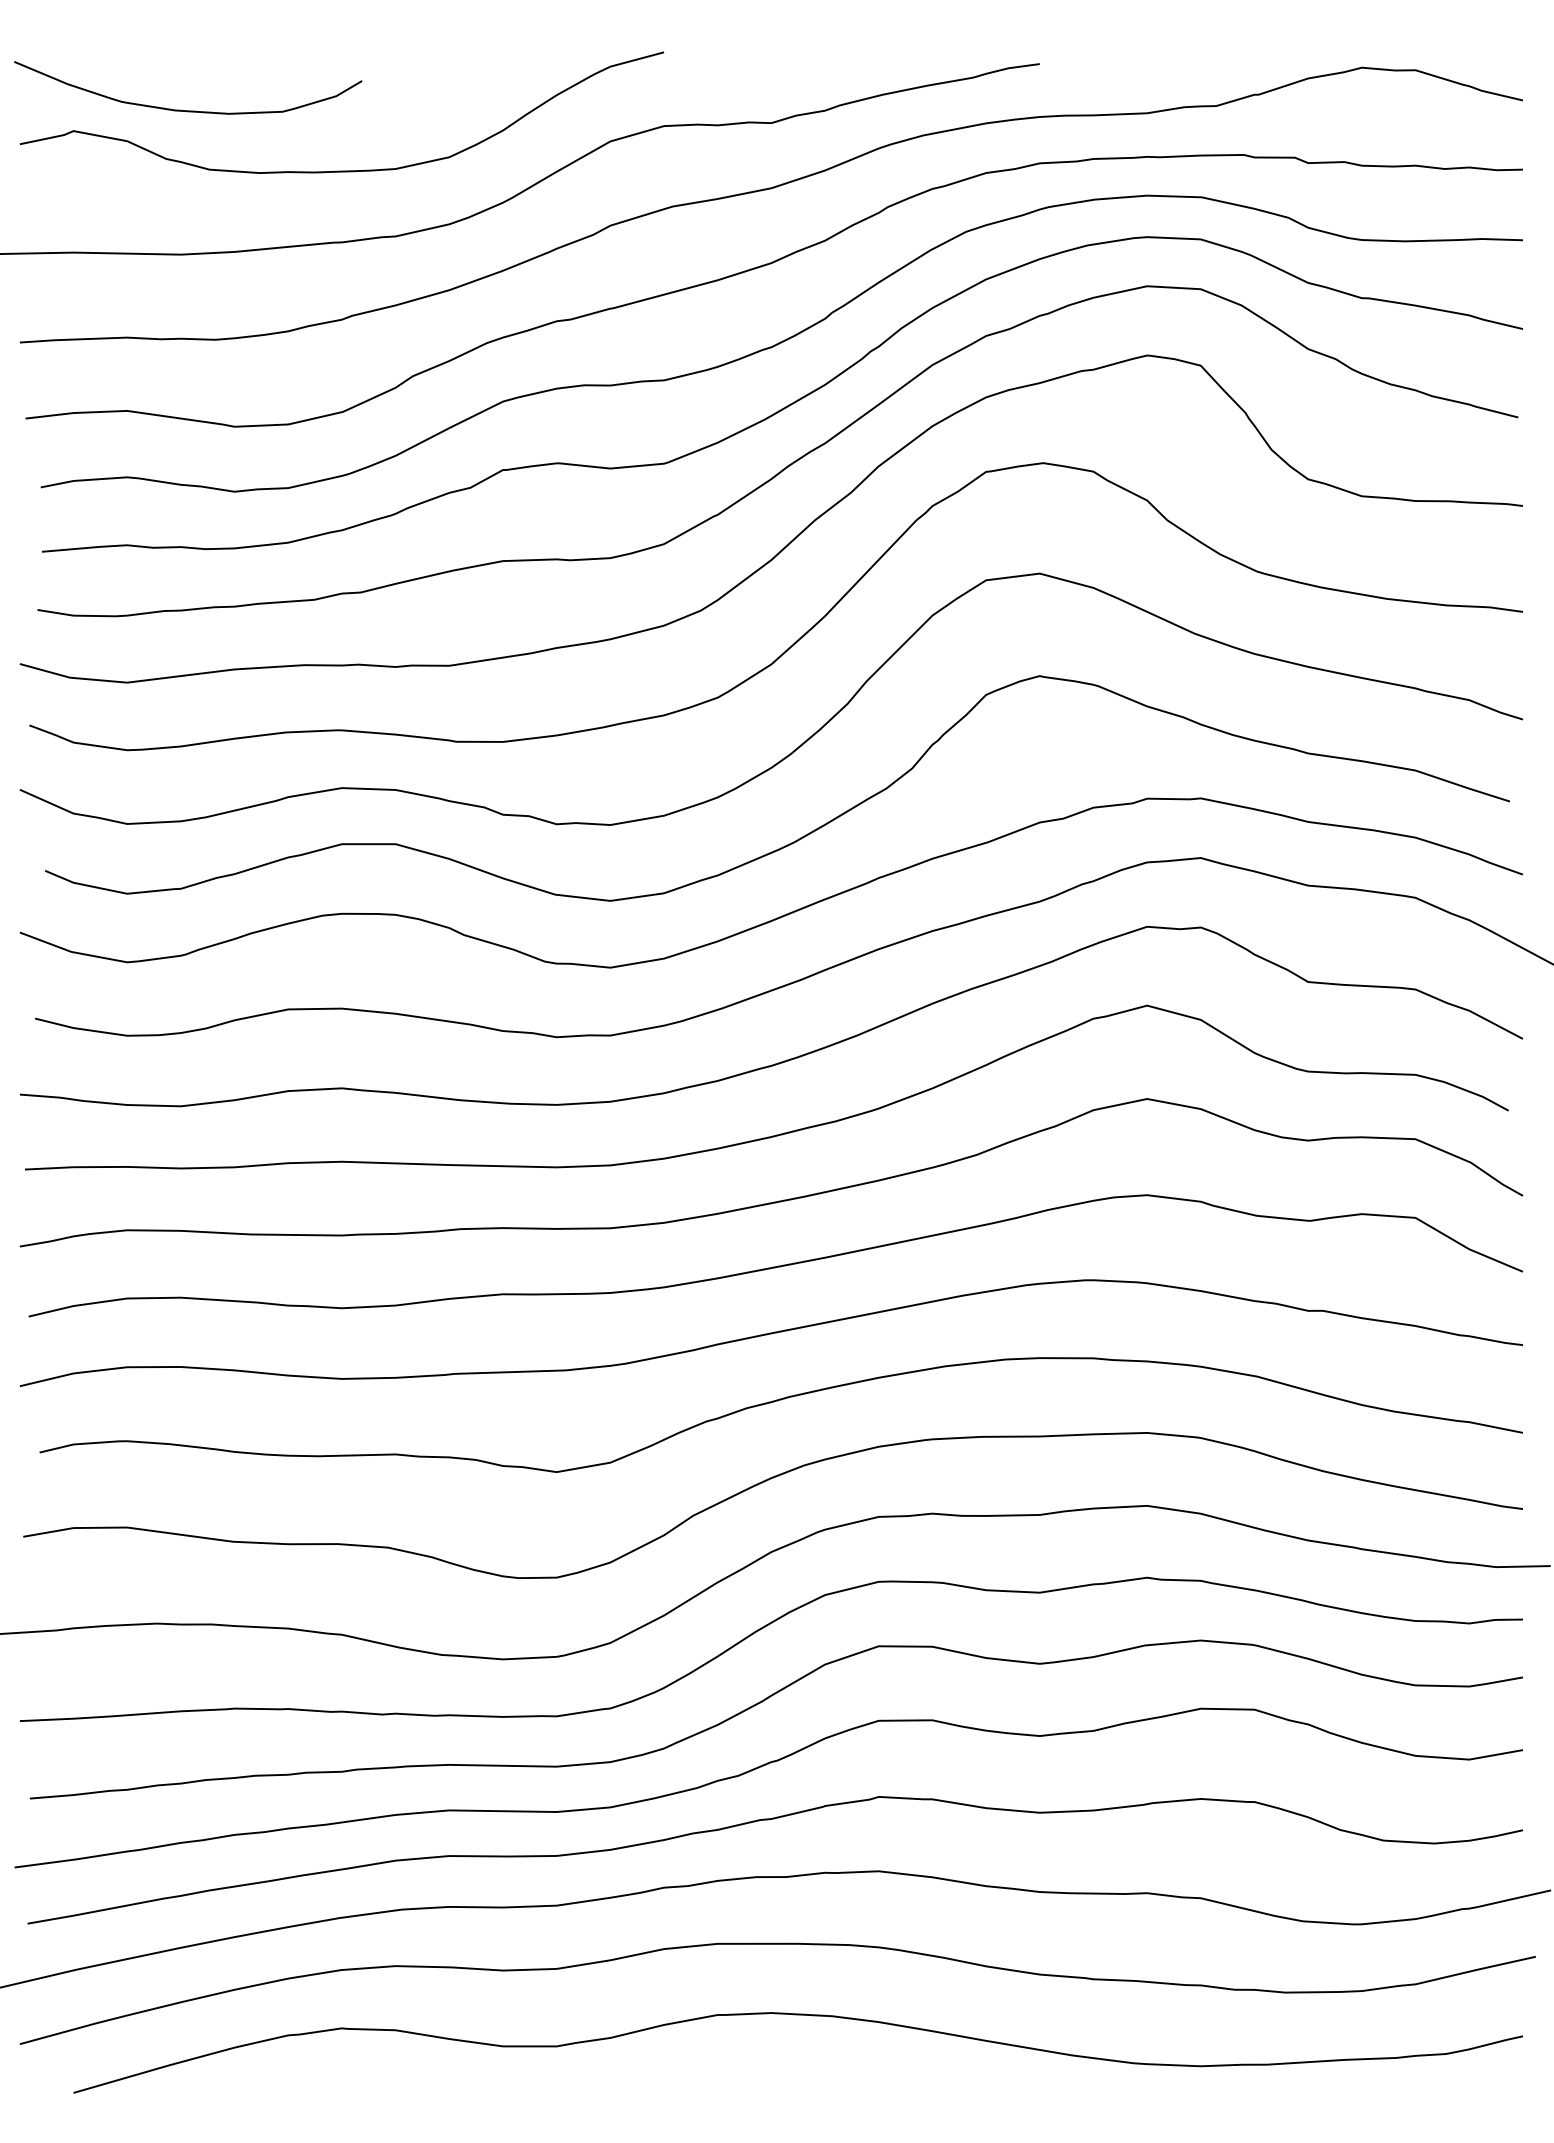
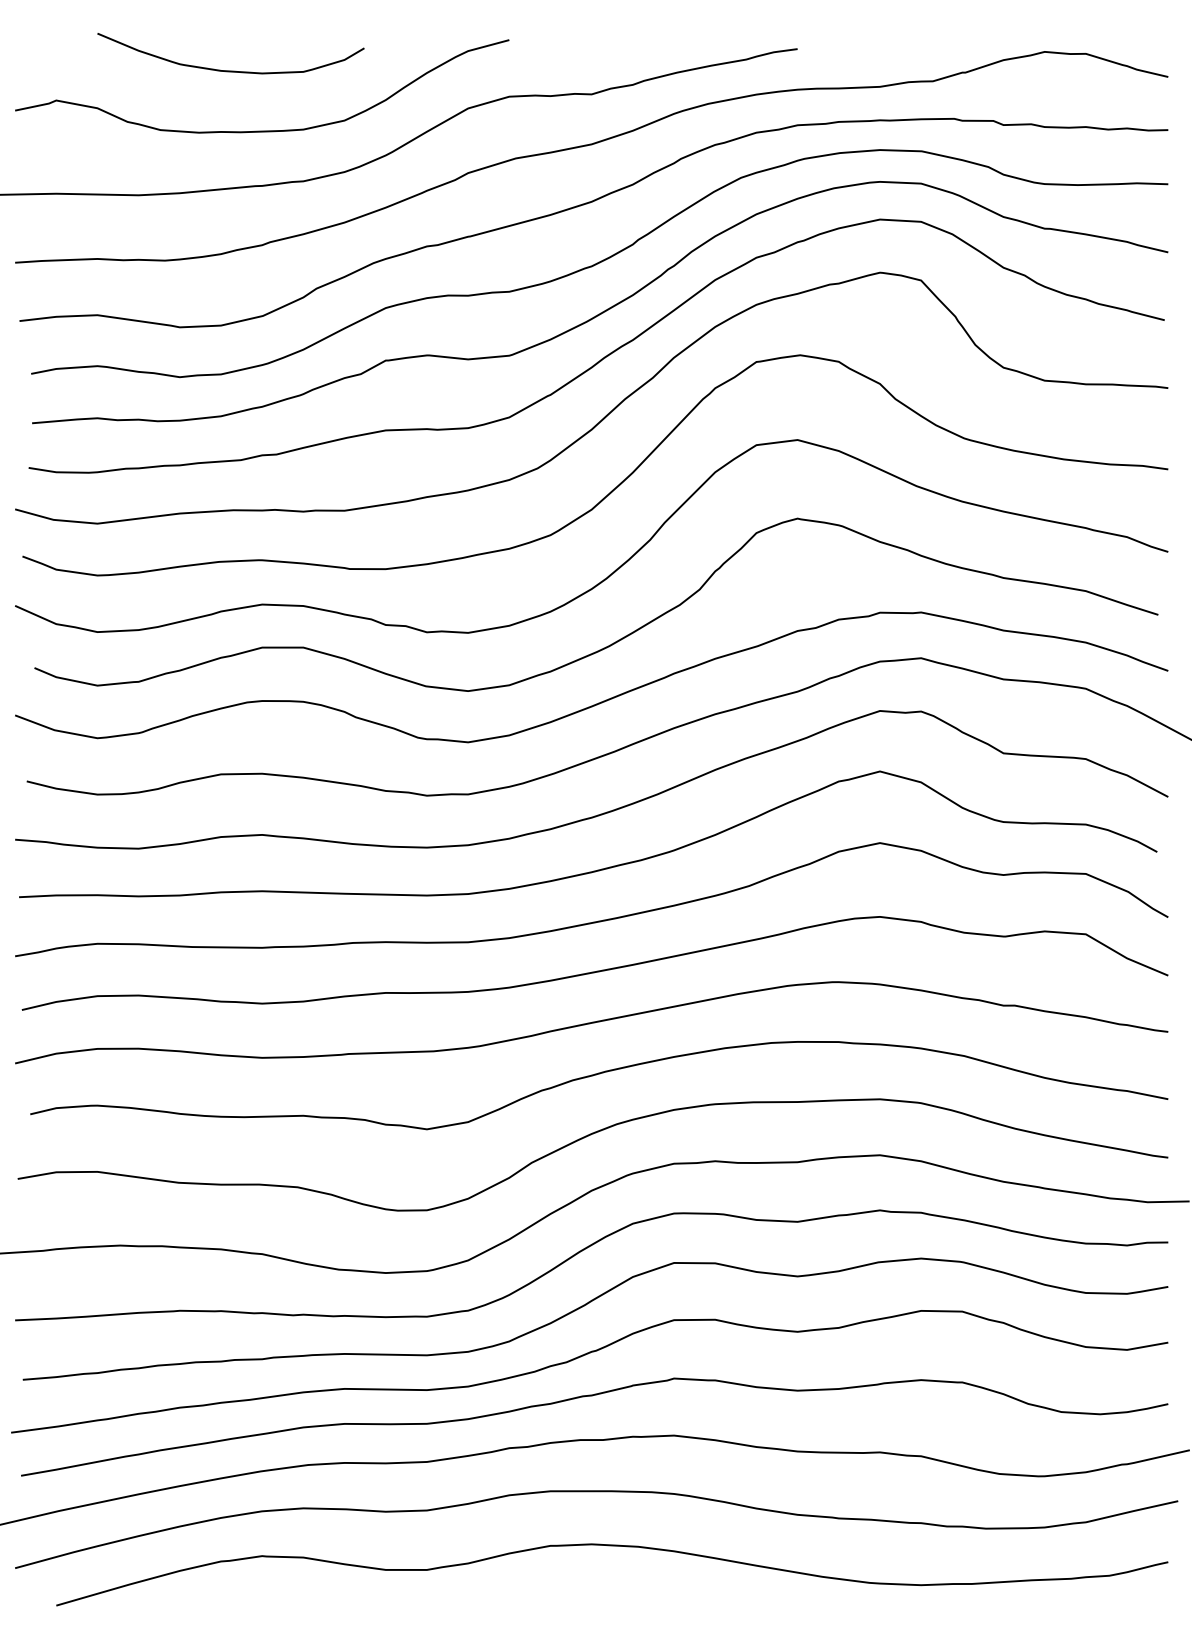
curve: (188, 110) -> (231, 70), moved

